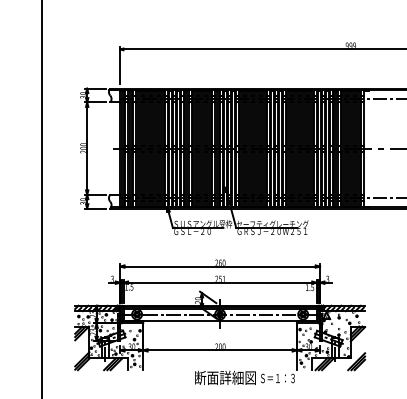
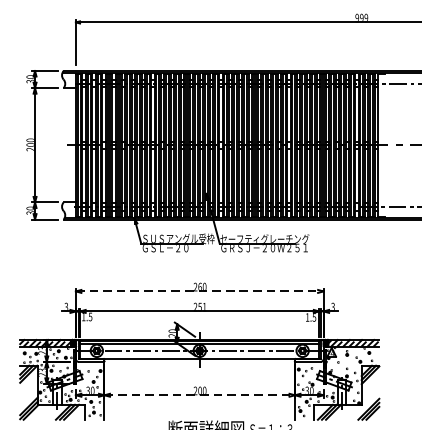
line: (220, 266) -> (200, 291), solid -> dashed
line: (220, 350) -> (200, 395), solid -> dashed

